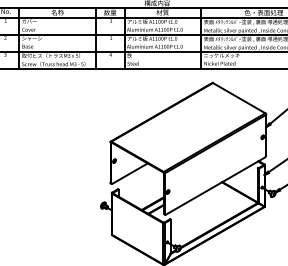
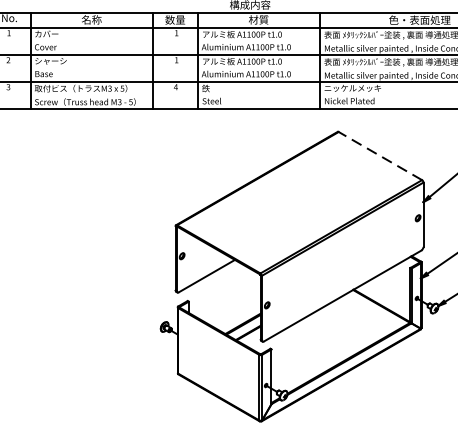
line: (238, 97) -> (379, 155), solid -> dashed

